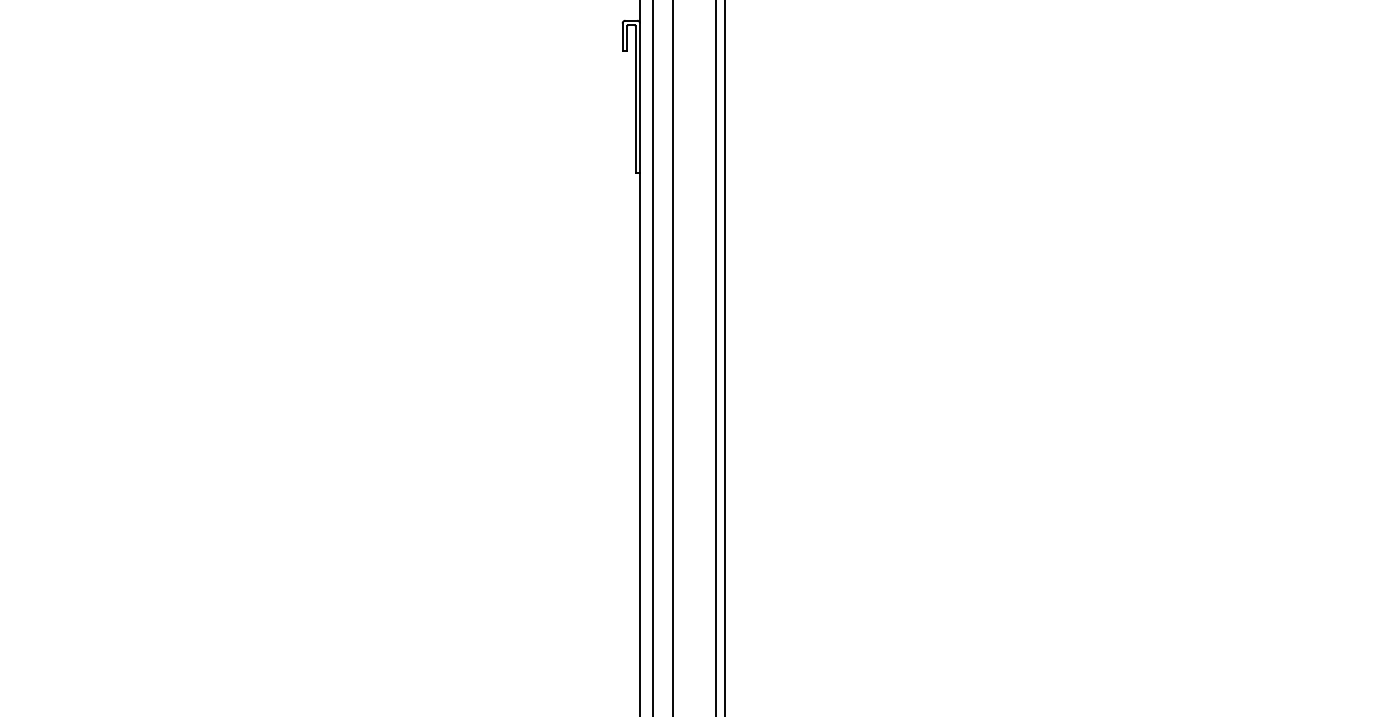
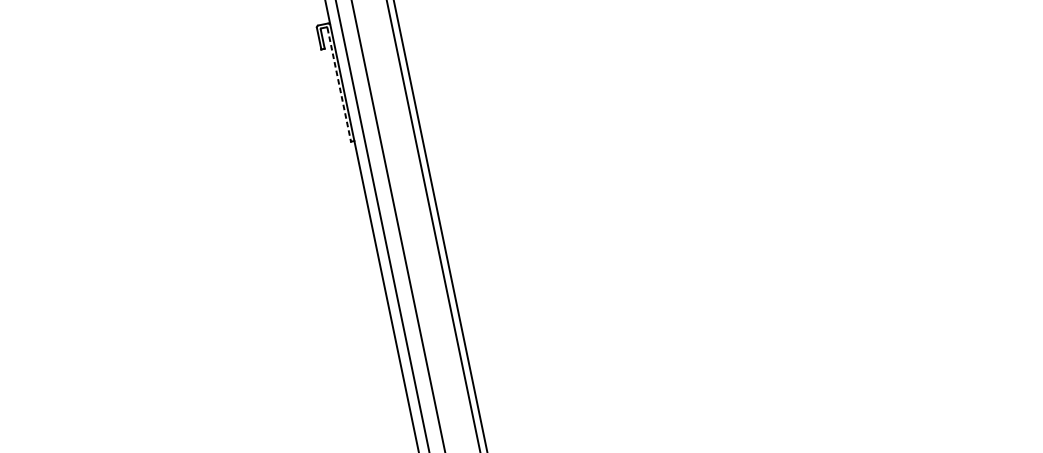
line: (635, 100) -> (339, 85), solid -> dashed

